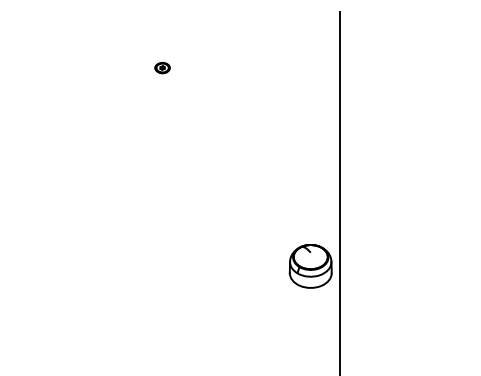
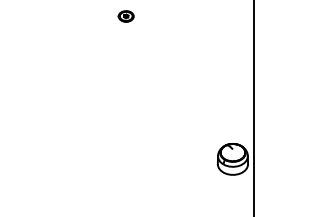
part: (162, 67) -> (126, 16), size x1.43

